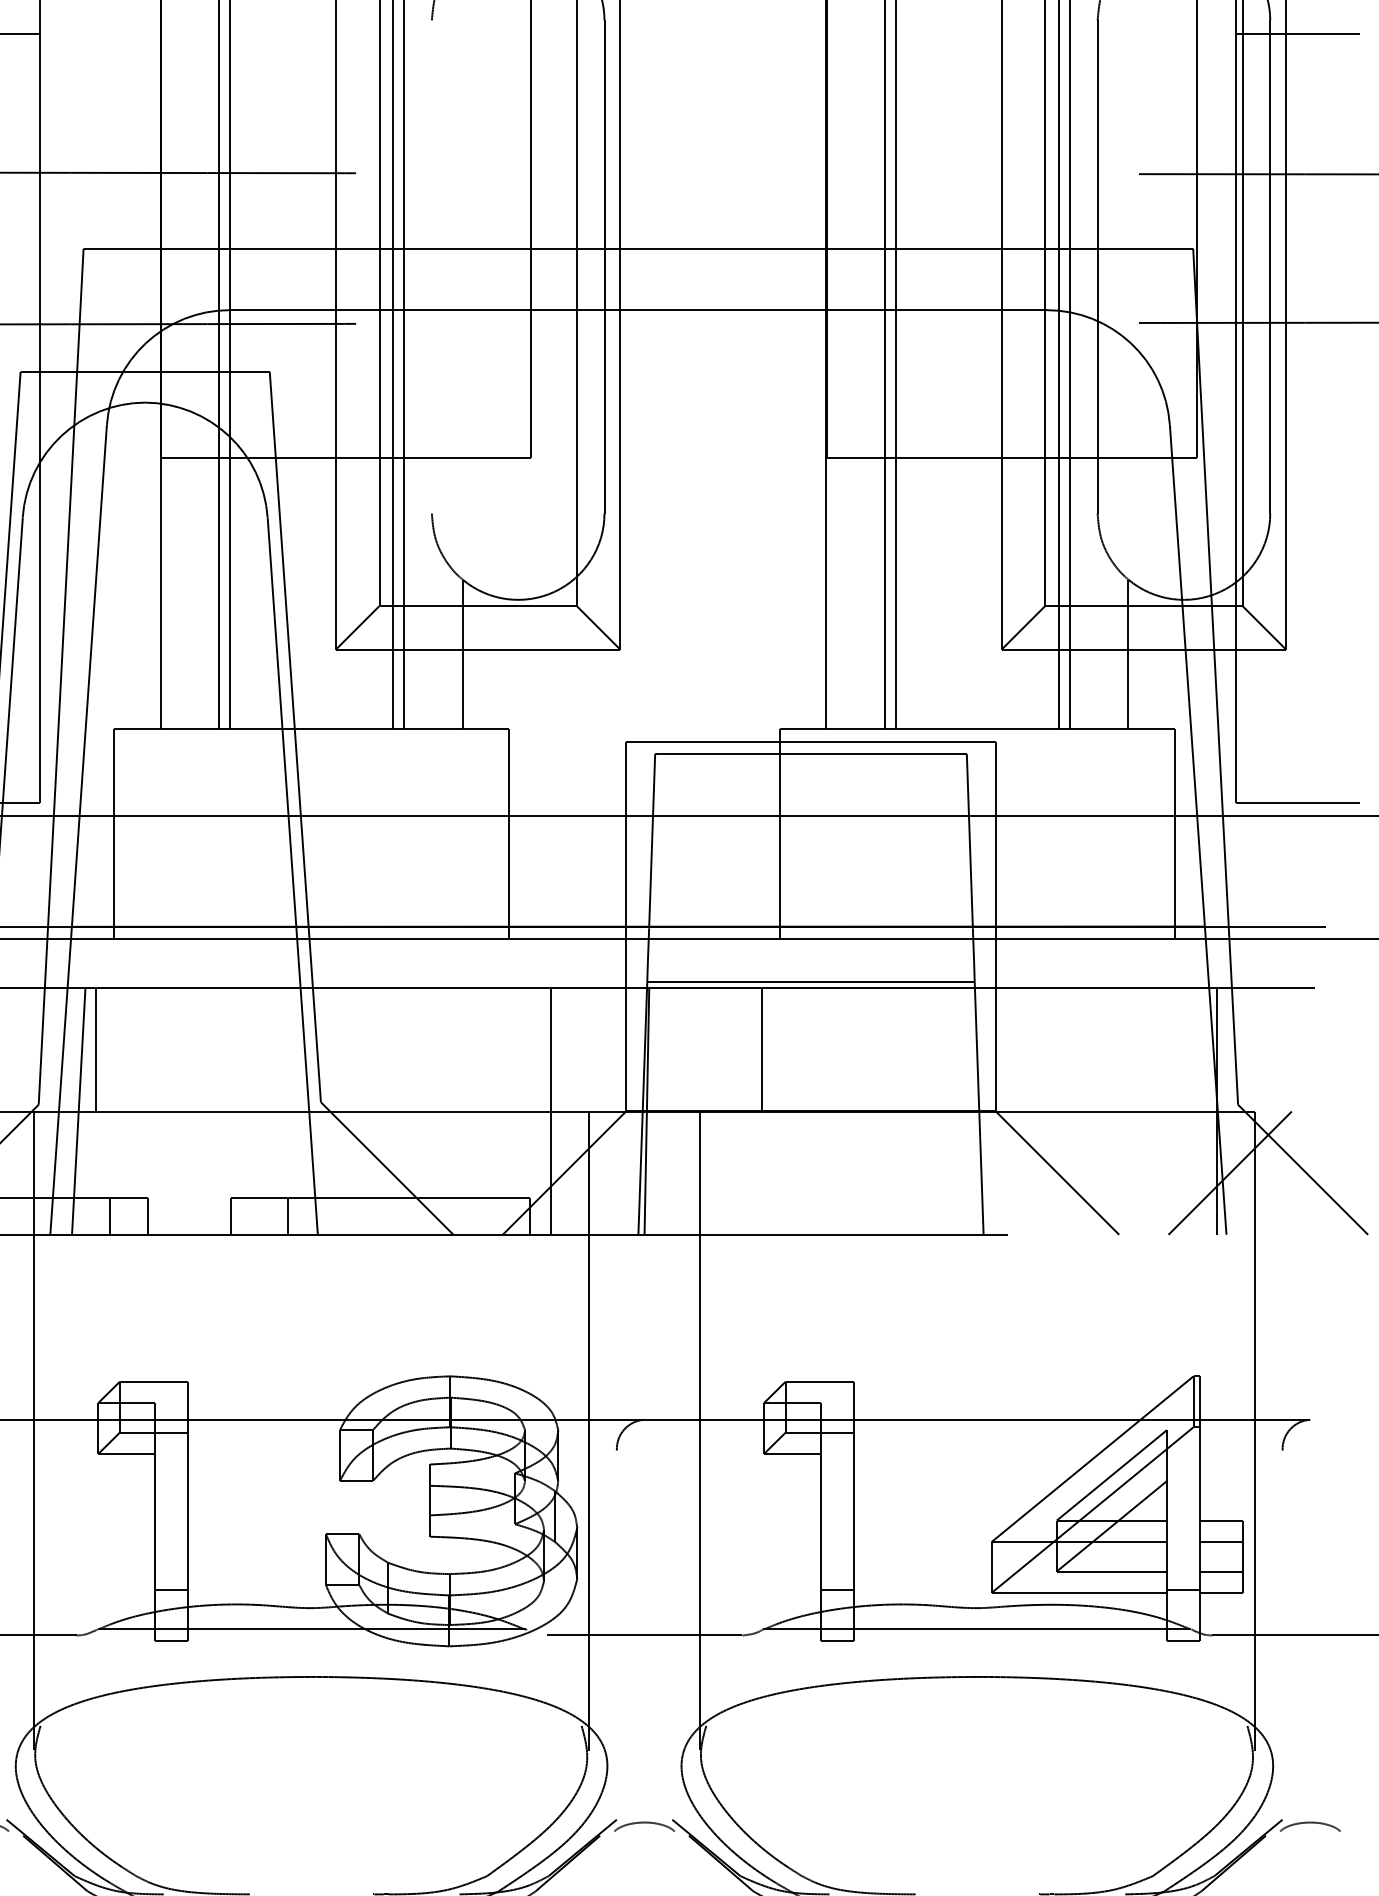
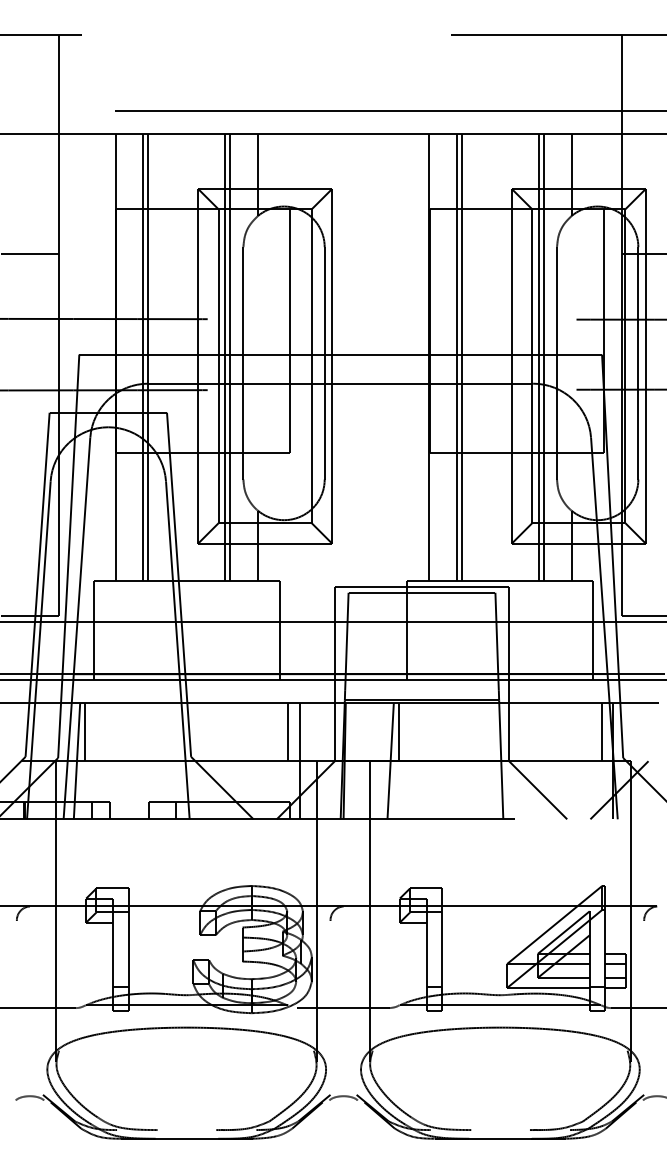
line: (432, 267) -> (243, 363), added
line: (527, 1050) -> (288, 732), added
line: (1194, 1050) -> (602, 732), added
line: (744, 1112) -> (390, 761), added

